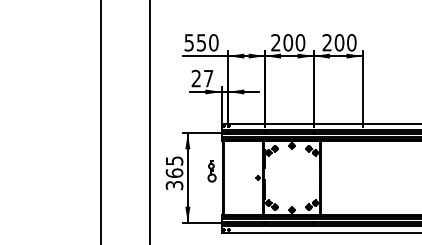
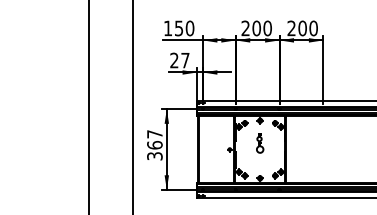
text: (188, 42) -> (167, 28), 550 -> 150
text: (174, 160) -> (154, 133), 365 -> 367
part: (211, 171) -> (259, 143), moved

